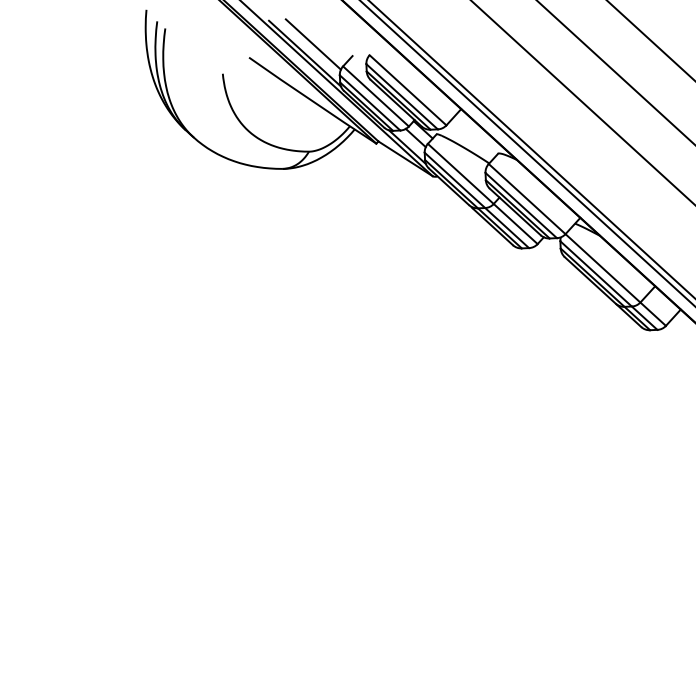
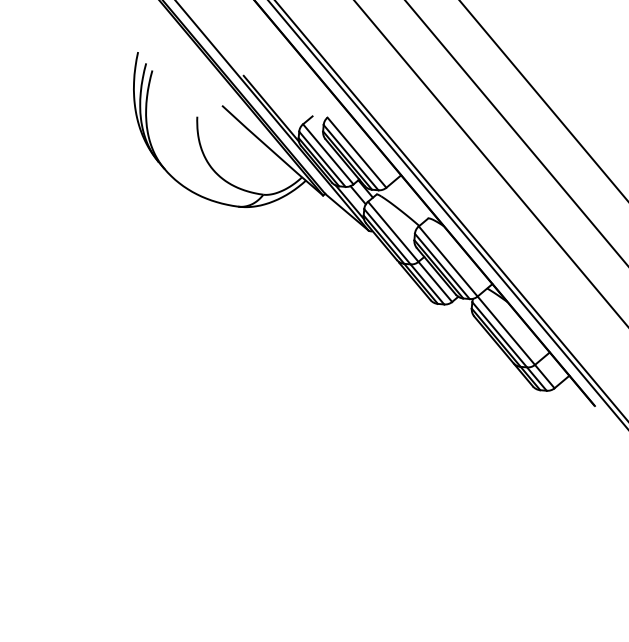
line: (313, 44) -> (279, 101), removed

